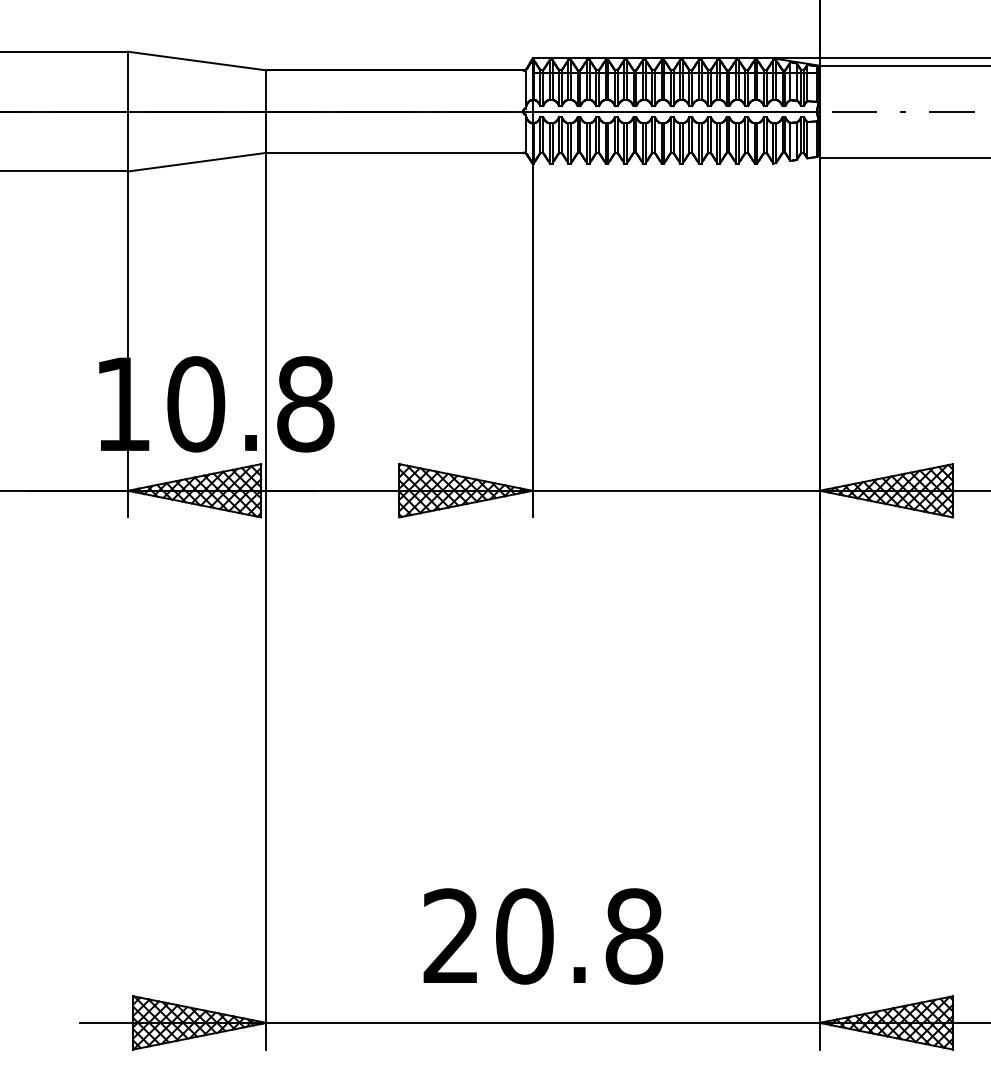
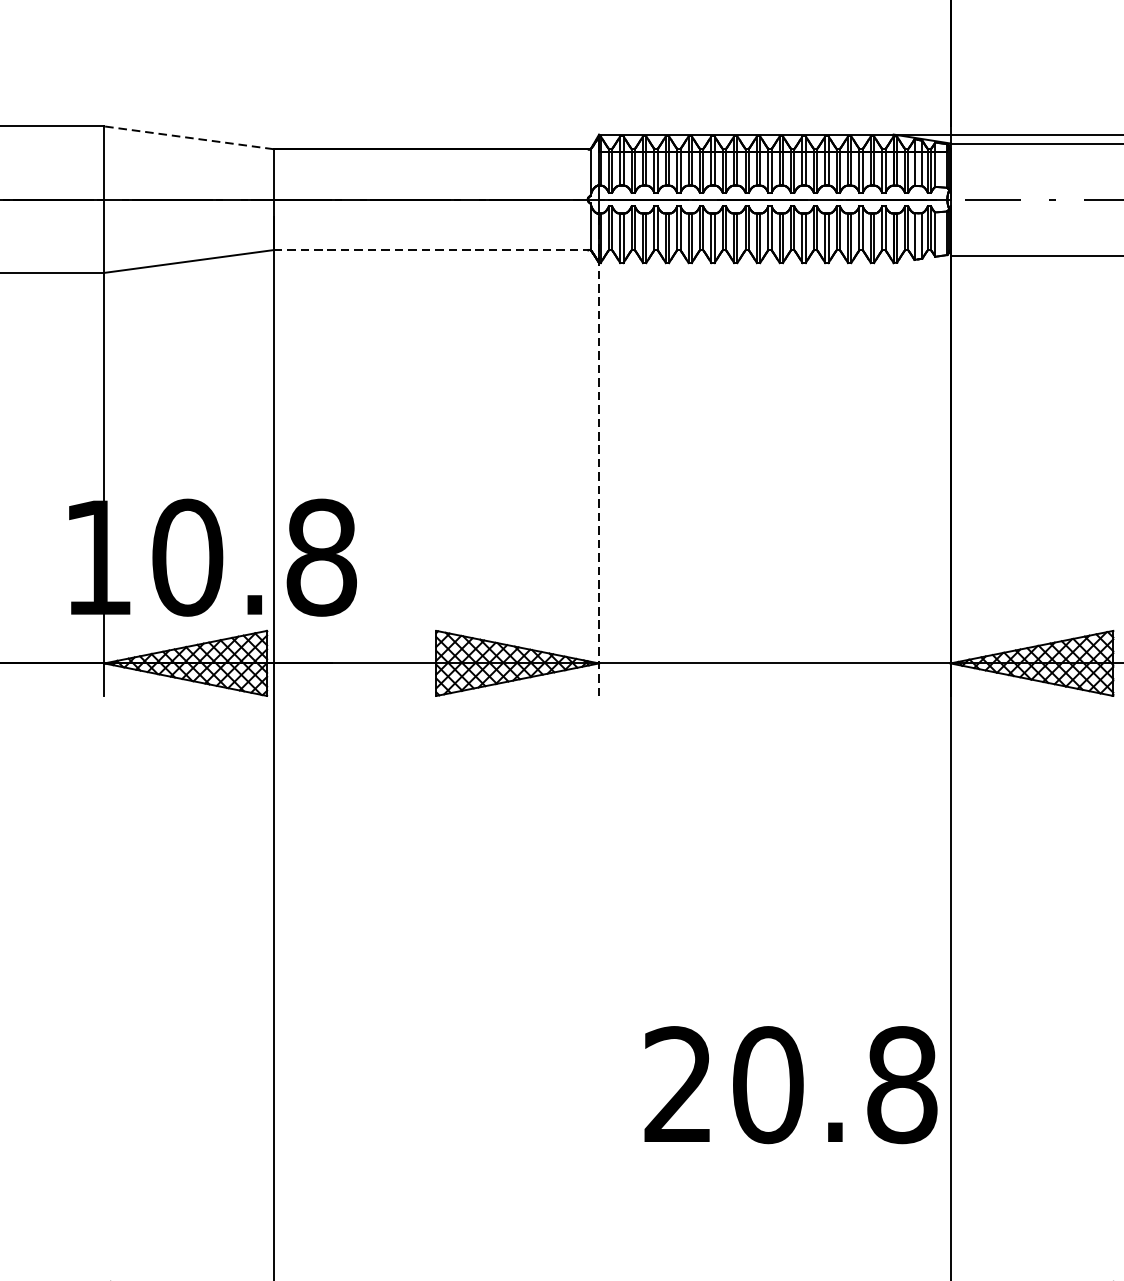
line: (197, 61) -> (189, 138), solid -> dashed
line: (395, 152) -> (431, 249), solid -> dashed
line: (532, 321) -> (599, 456), solid -> dashed
text: (543, 936) -> (791, 1085), moved

